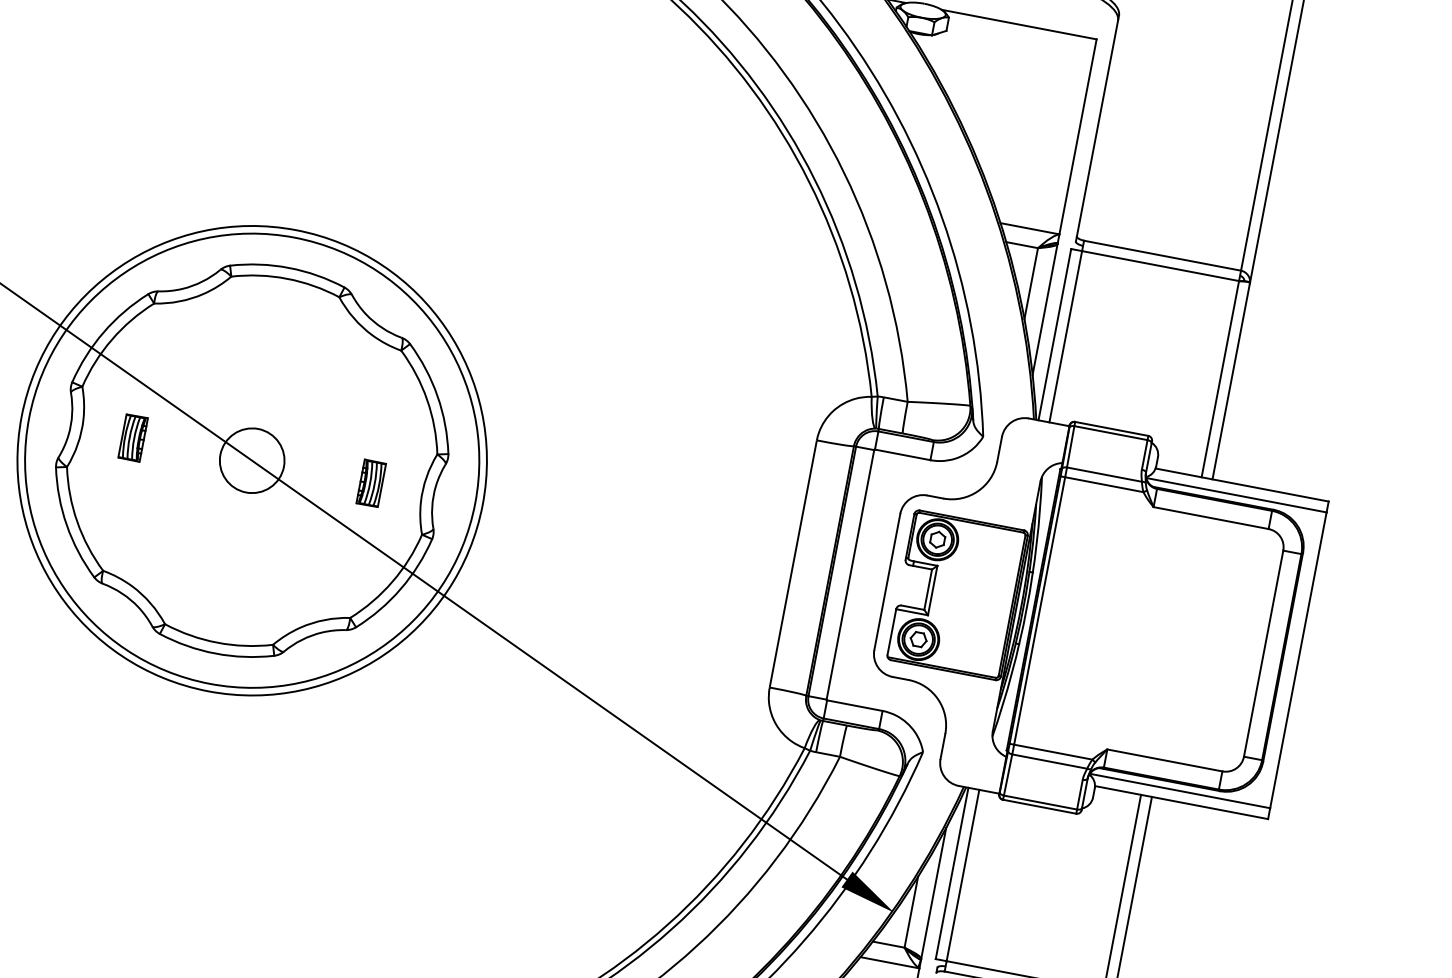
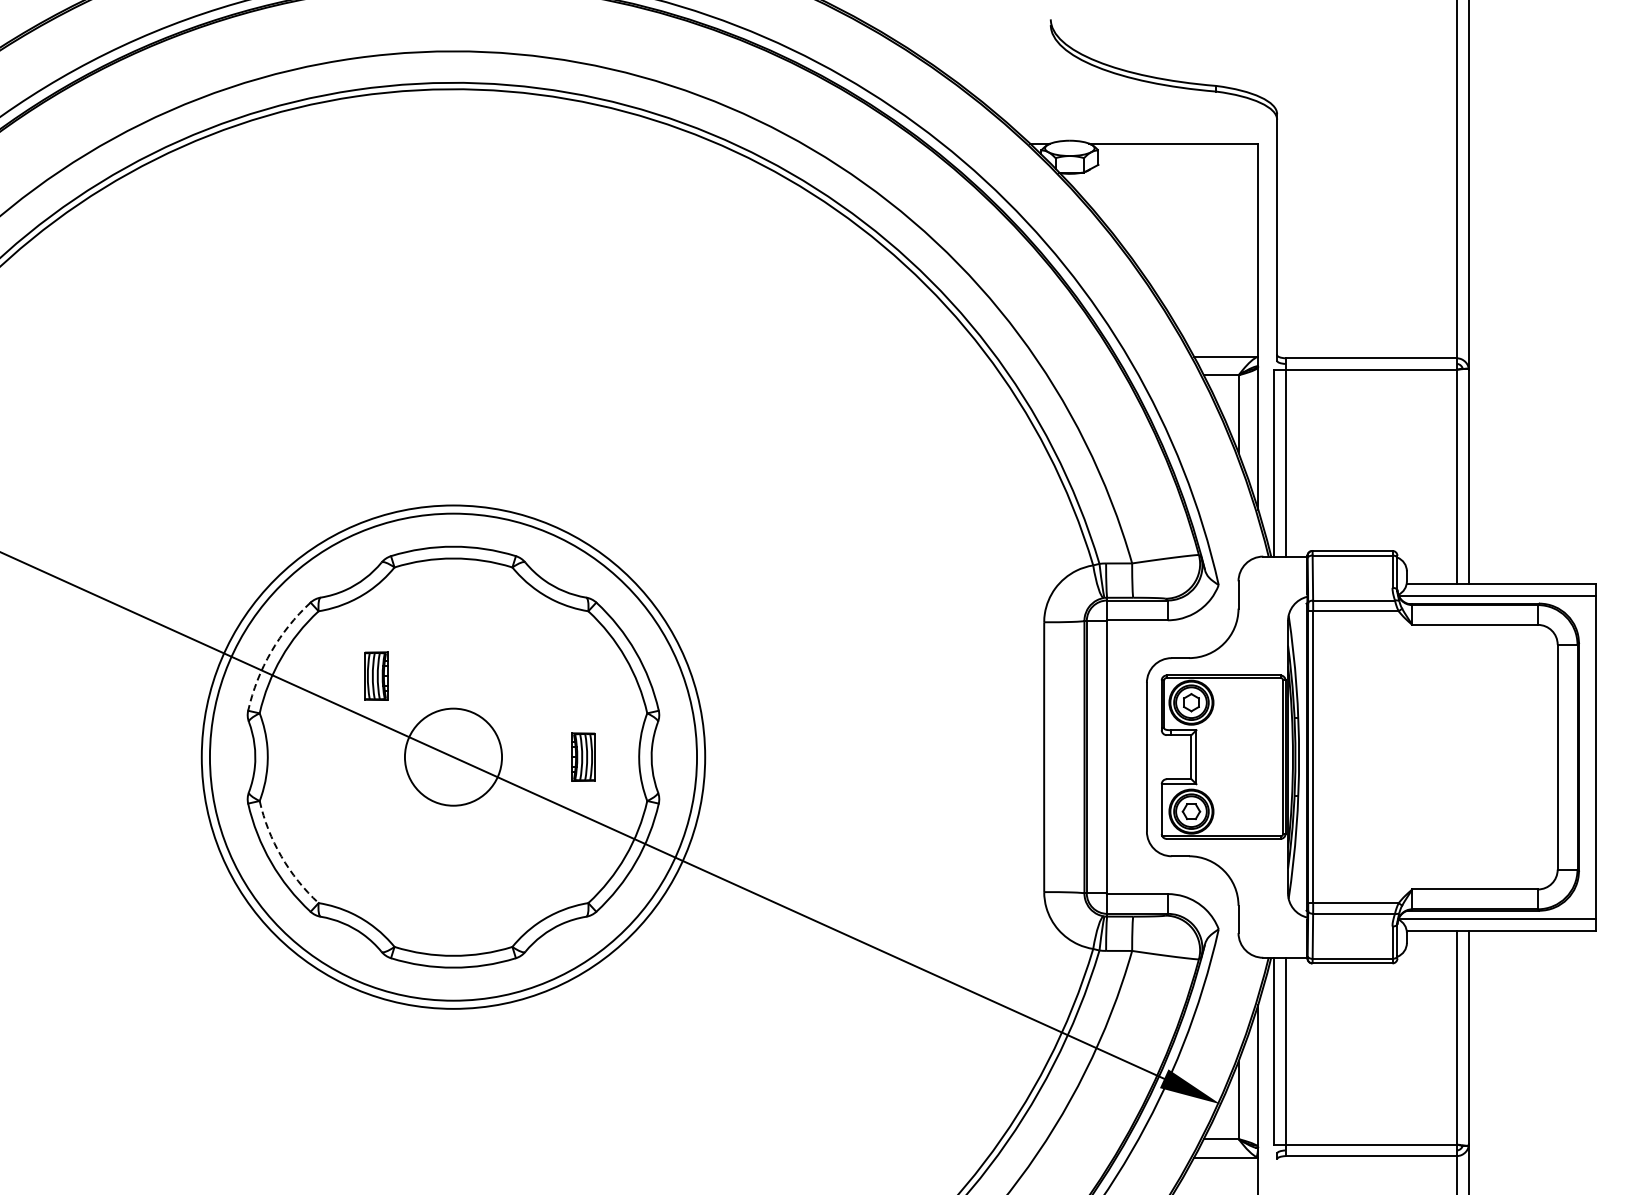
arc: (103, 332) -> (271, 651), solid -> dashed
part: (133, 437) -> (376, 675), moved
circle: (252, 460) -> (453, 756), size x1.4
arc: (77, 521) -> (281, 856), solid -> dashed

